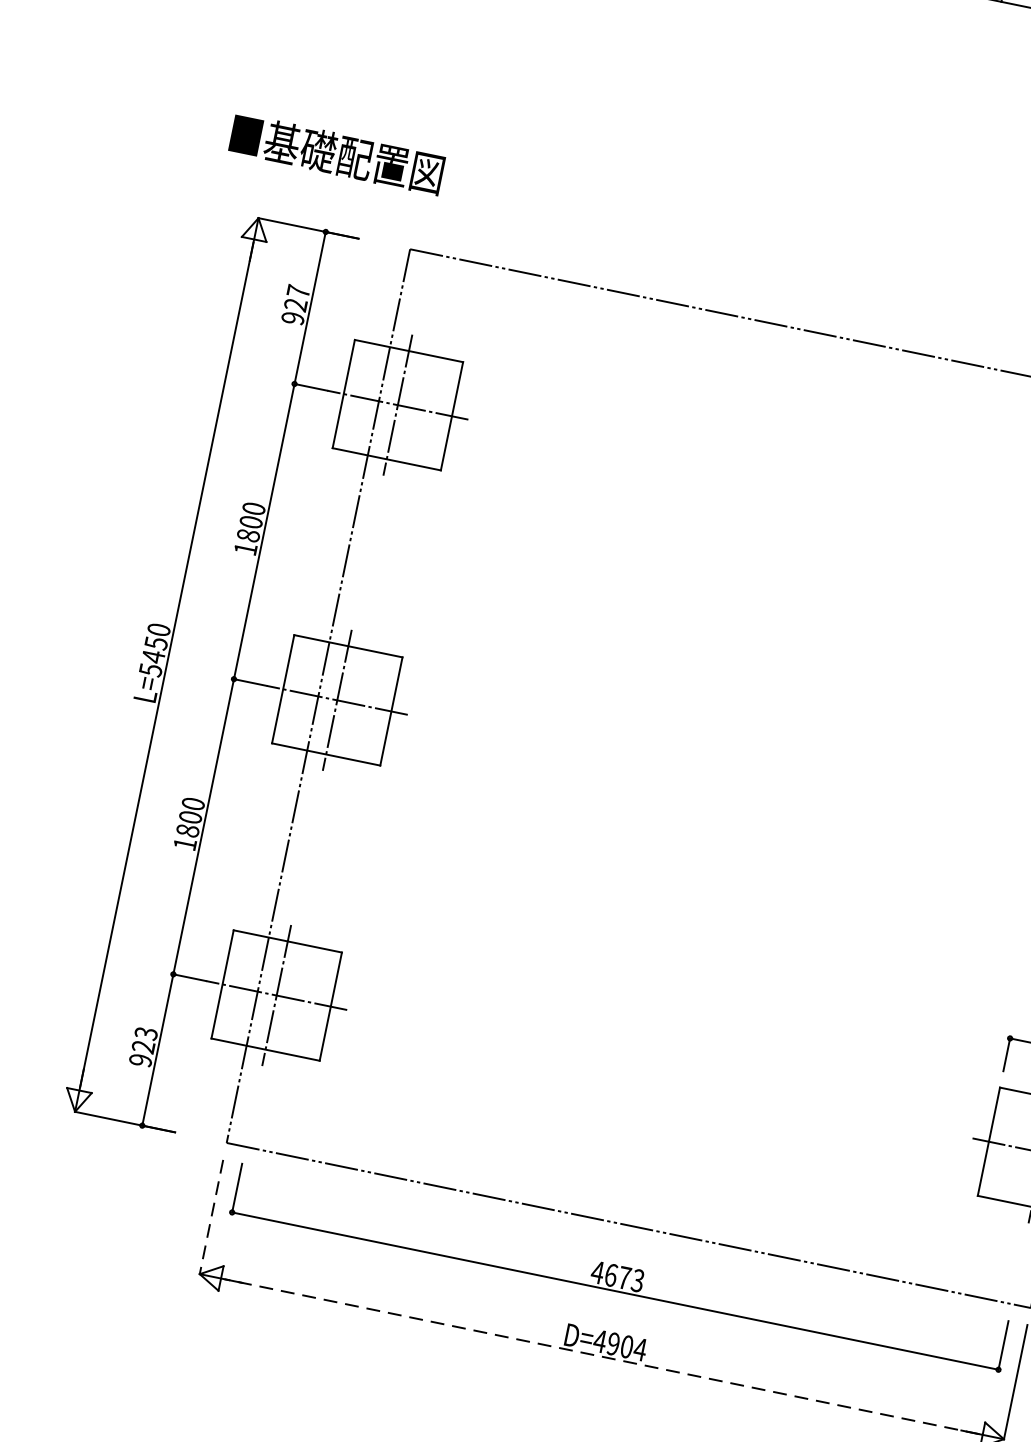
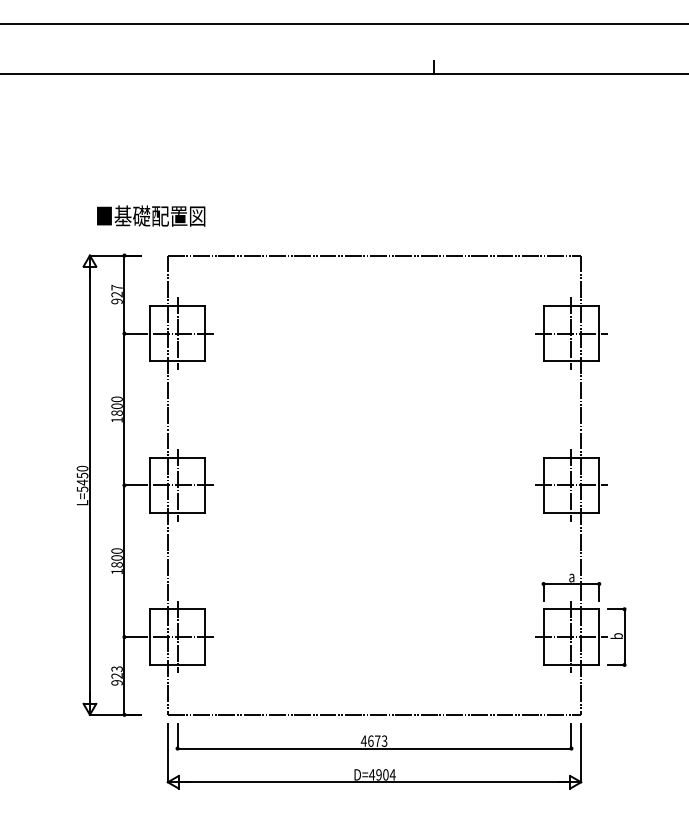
text: (337, 153) -> (151, 215), moved
line: (210, 1217) -> (167, 753), dashed -> solid
line: (601, 1357) -> (374, 782), dashed -> solid

